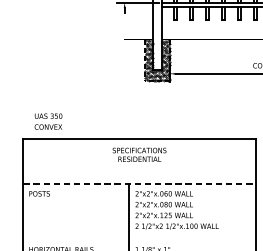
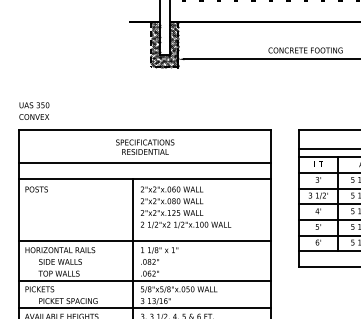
text: (48, 121) -> (34, 110), moved
line: (138, 169) -> (144, 163), added
line: (139, 183) -> (145, 178), dashed -> solid
line: (138, 241) -> (144, 241), added

